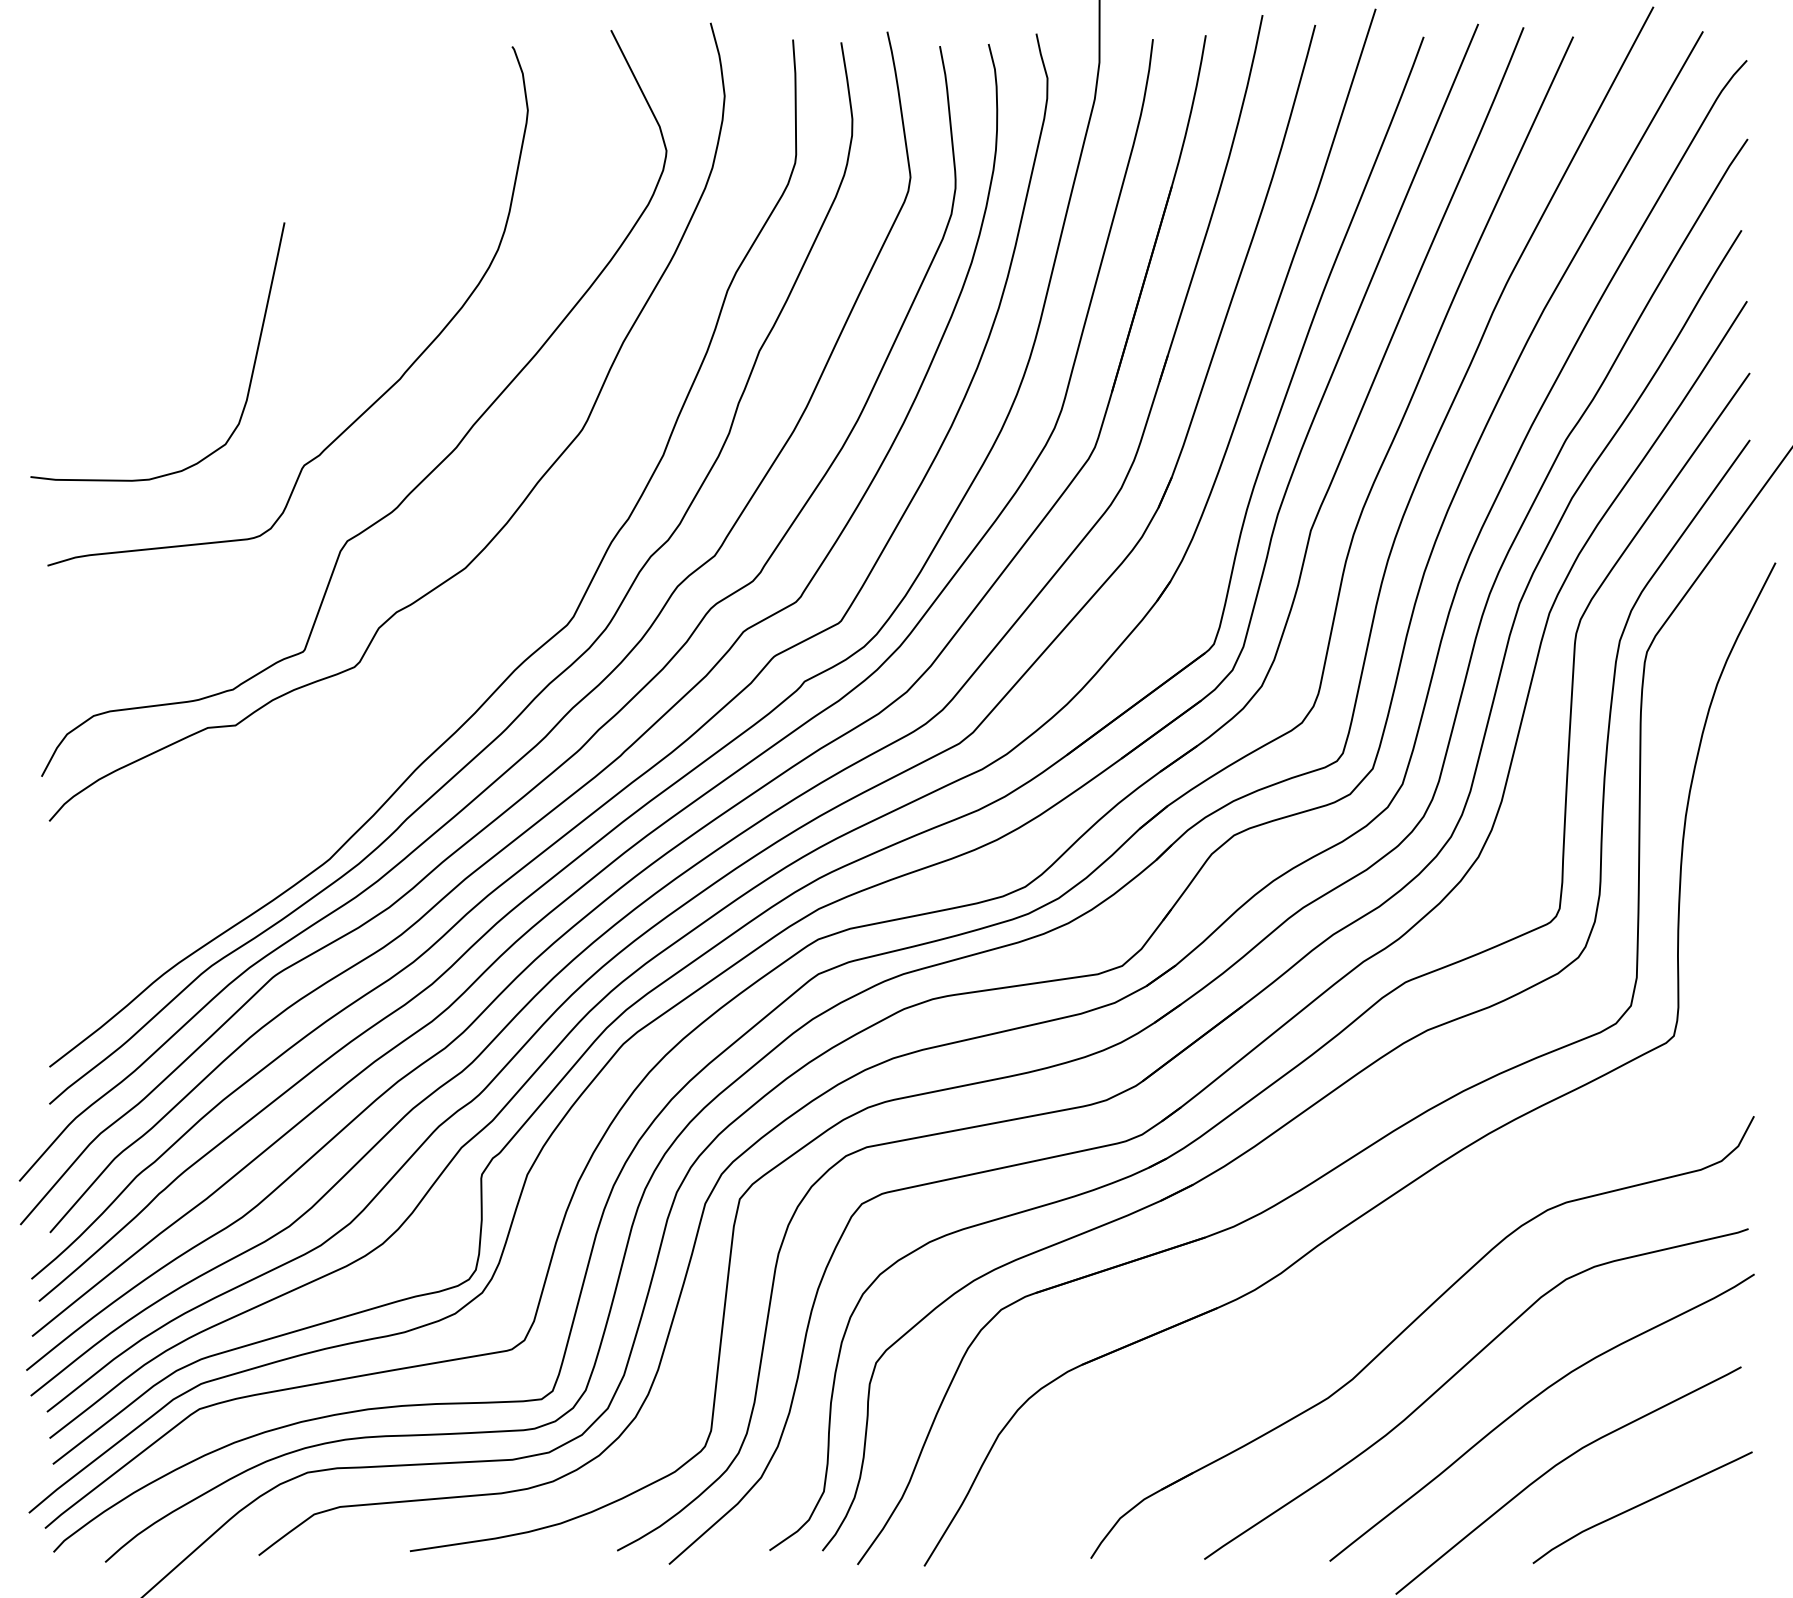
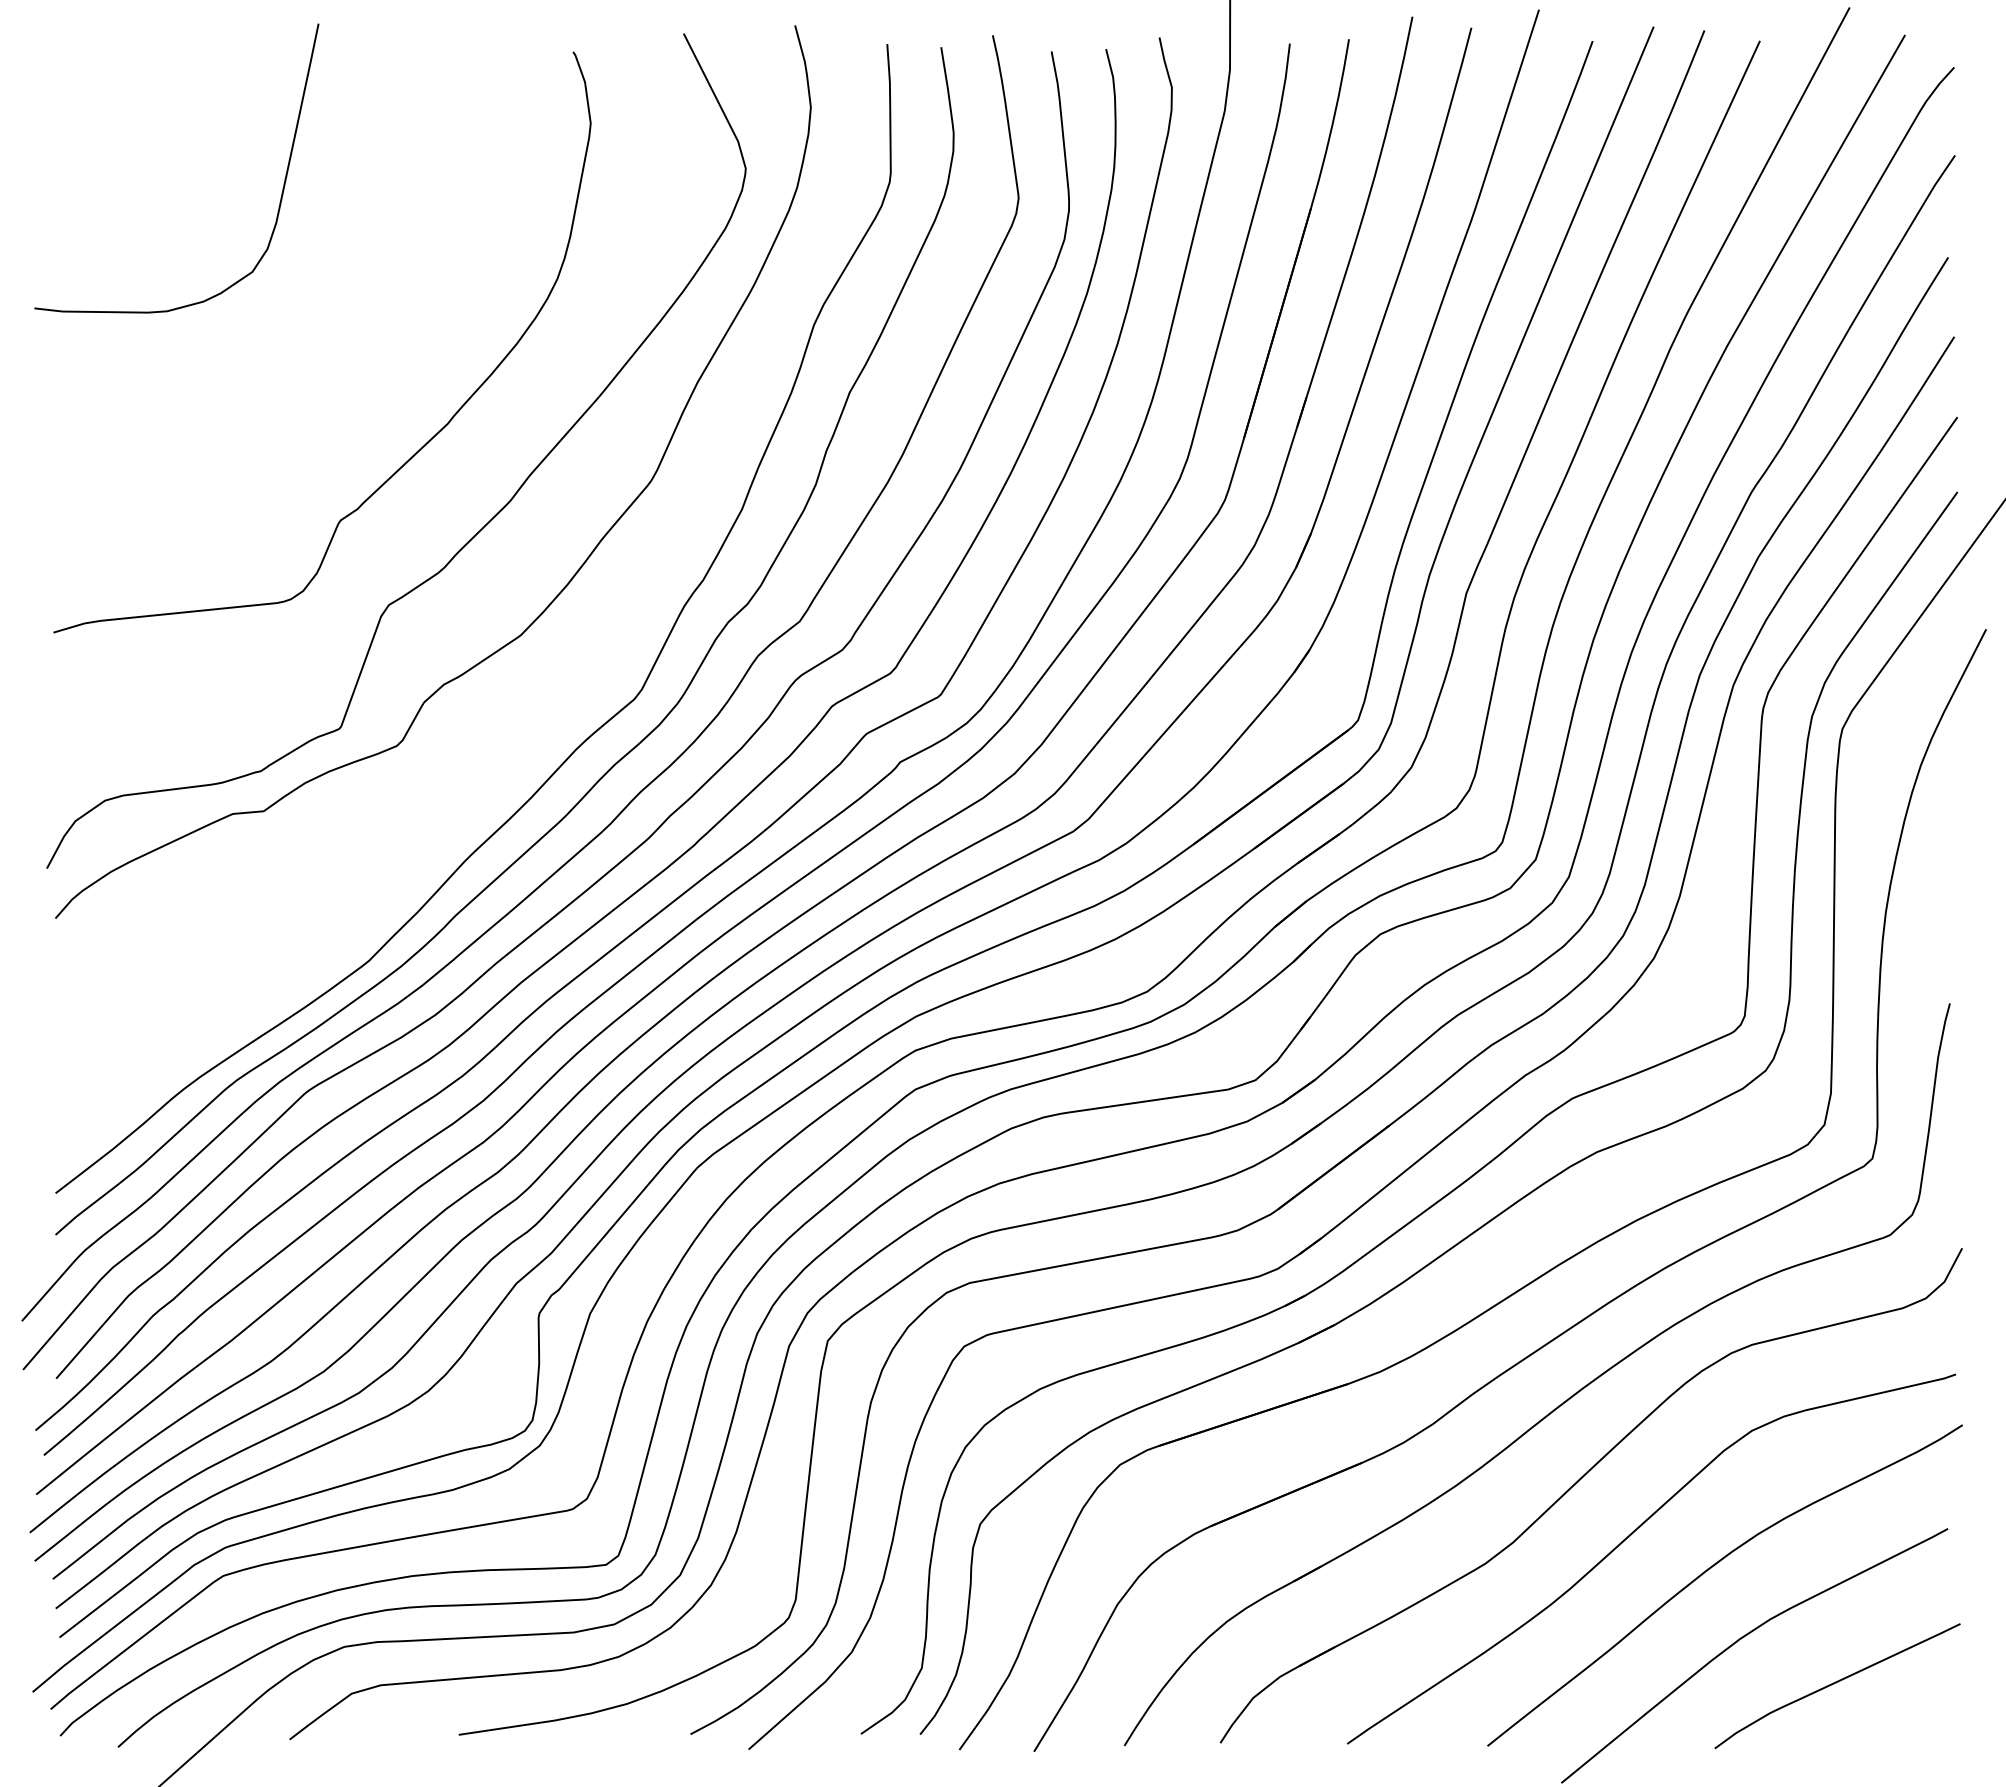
curve: (251, 373) -> (281, 192), moved
part: (1393, 1256) -> (1558, 1405), added

